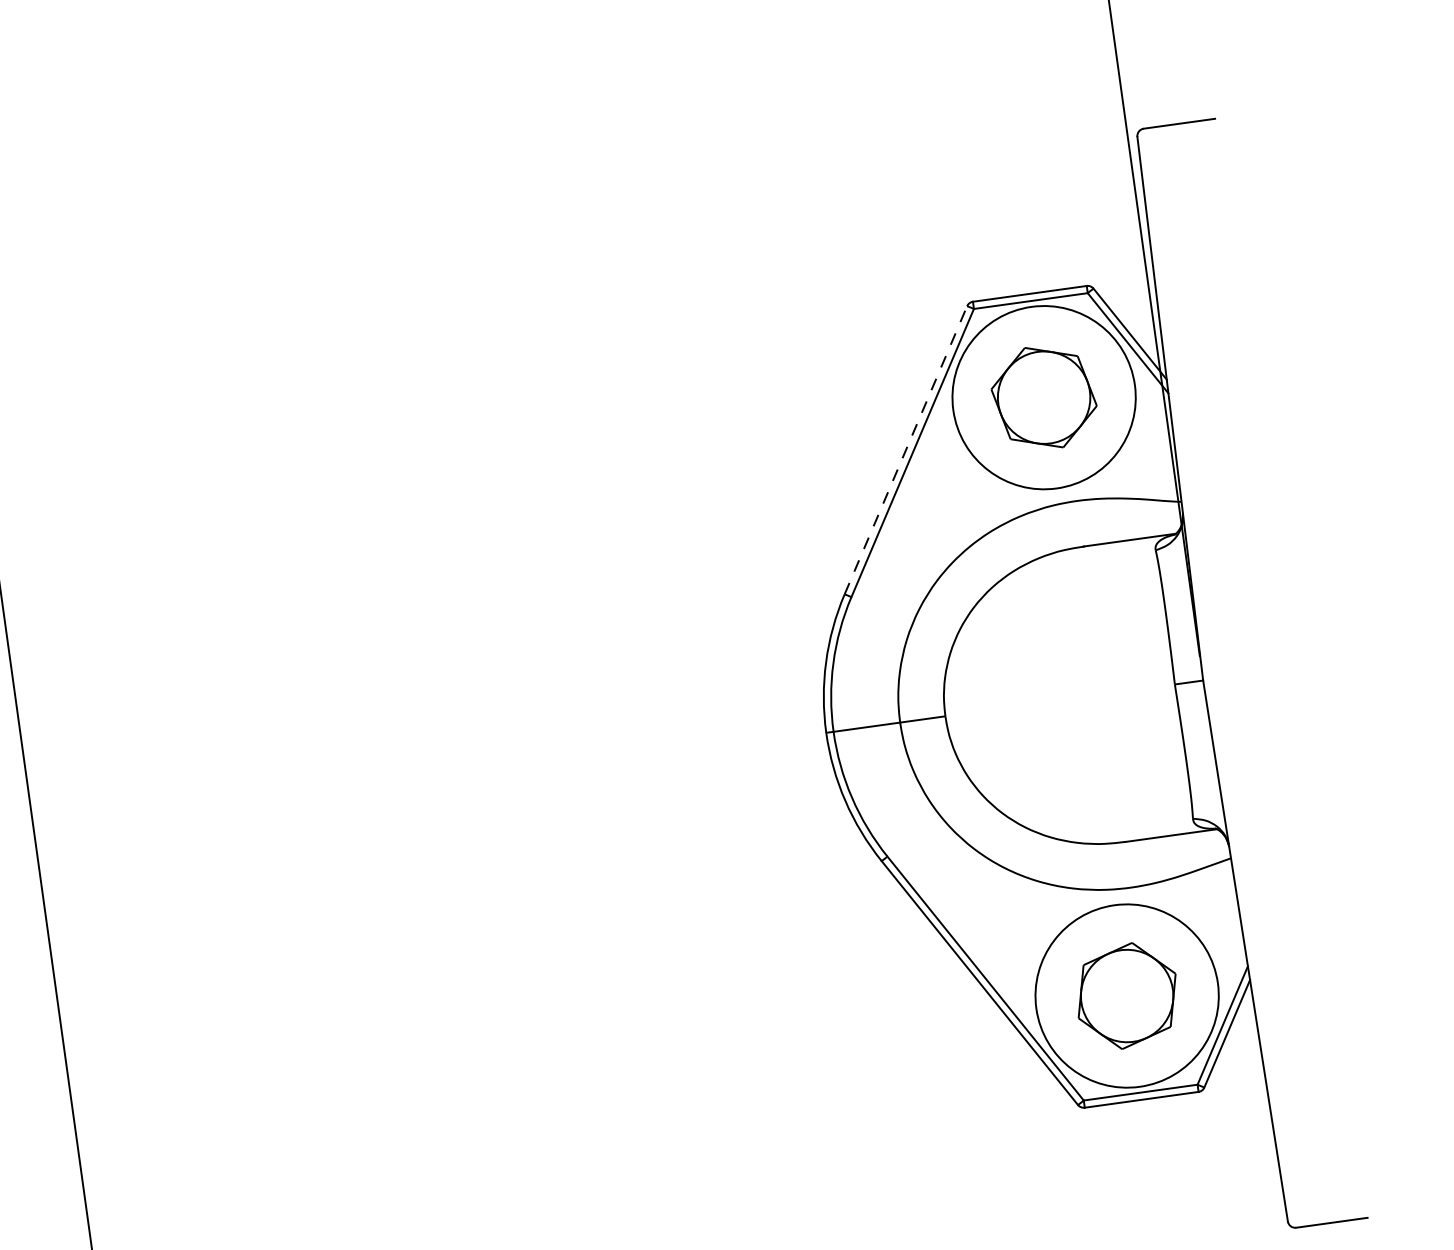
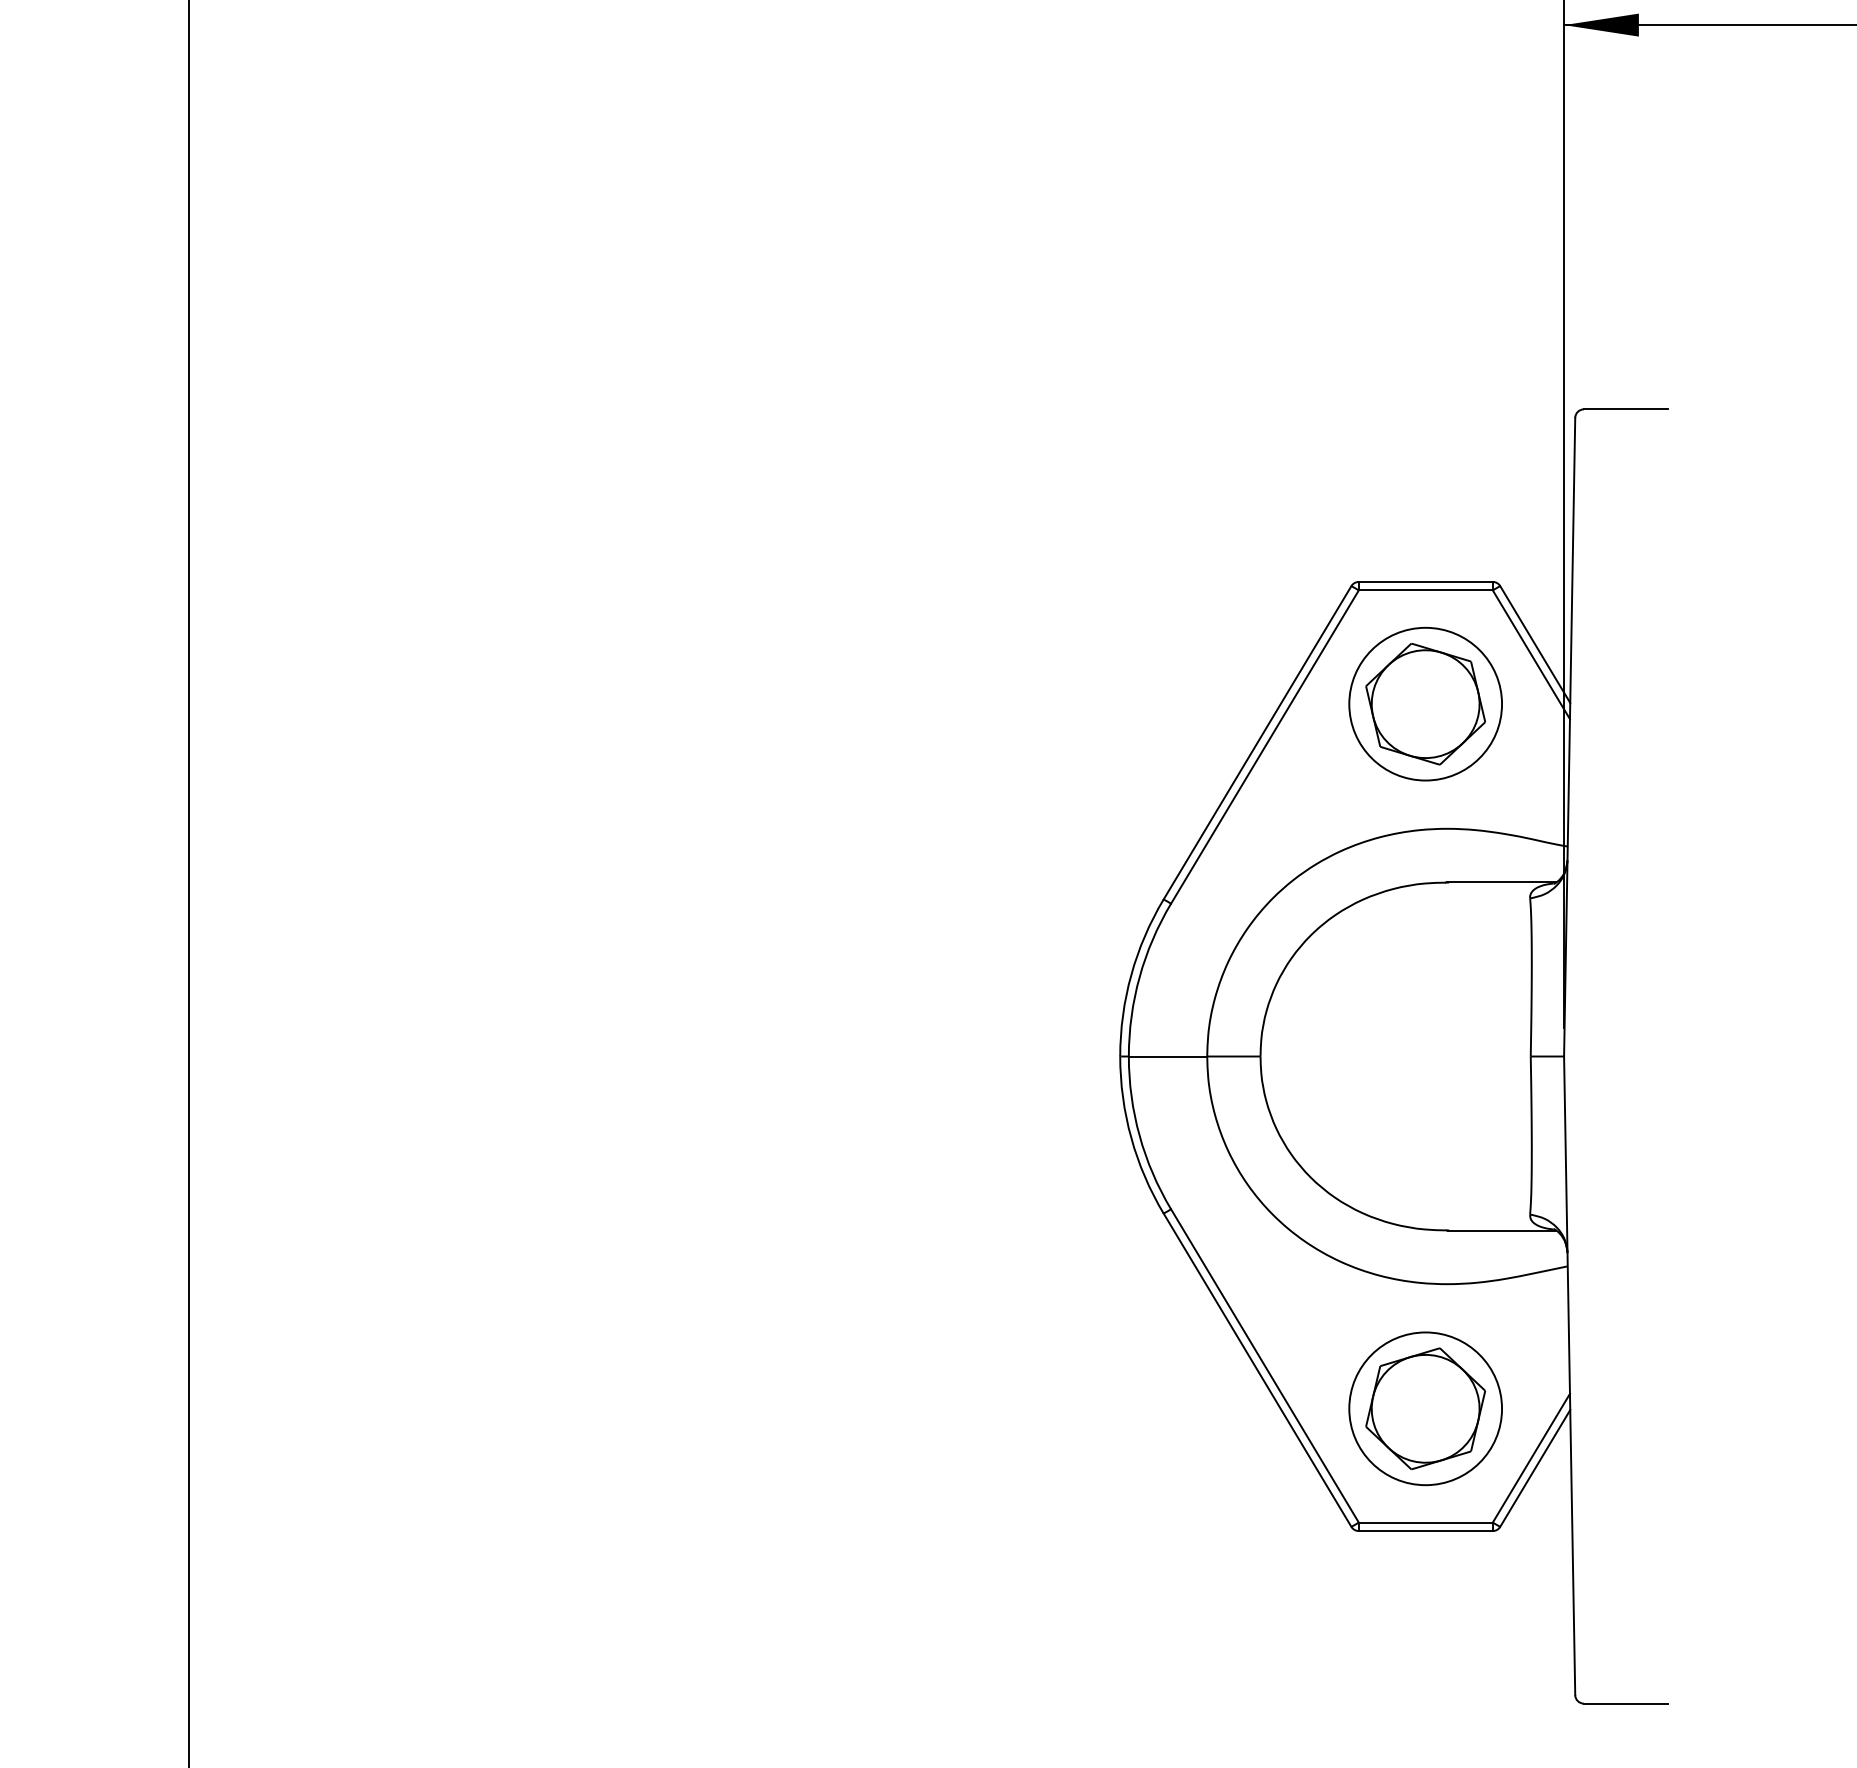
circle: (1043, 397) -> (1425, 703), size x0.71
line: (905, 450) -> (1257, 742), dashed -> solid
circle: (1126, 995) -> (1425, 1408), size x0.71

